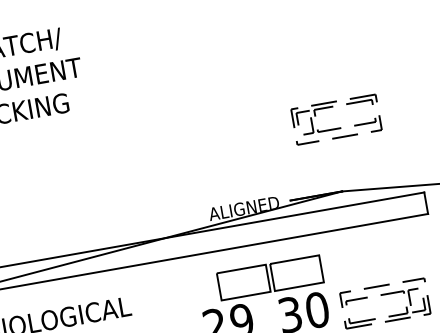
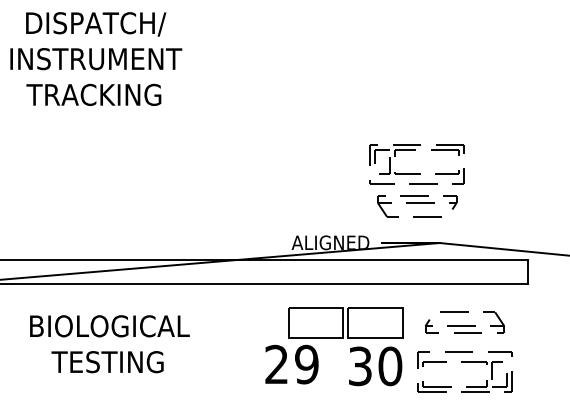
part: (337, 127) -> (416, 173), moved
curve: (315, 159) -> (417, 203), added
curve: (377, 261) -> (464, 325), added

